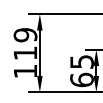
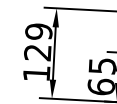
text: (24, 53) -> (36, 52), 119 -> 129

